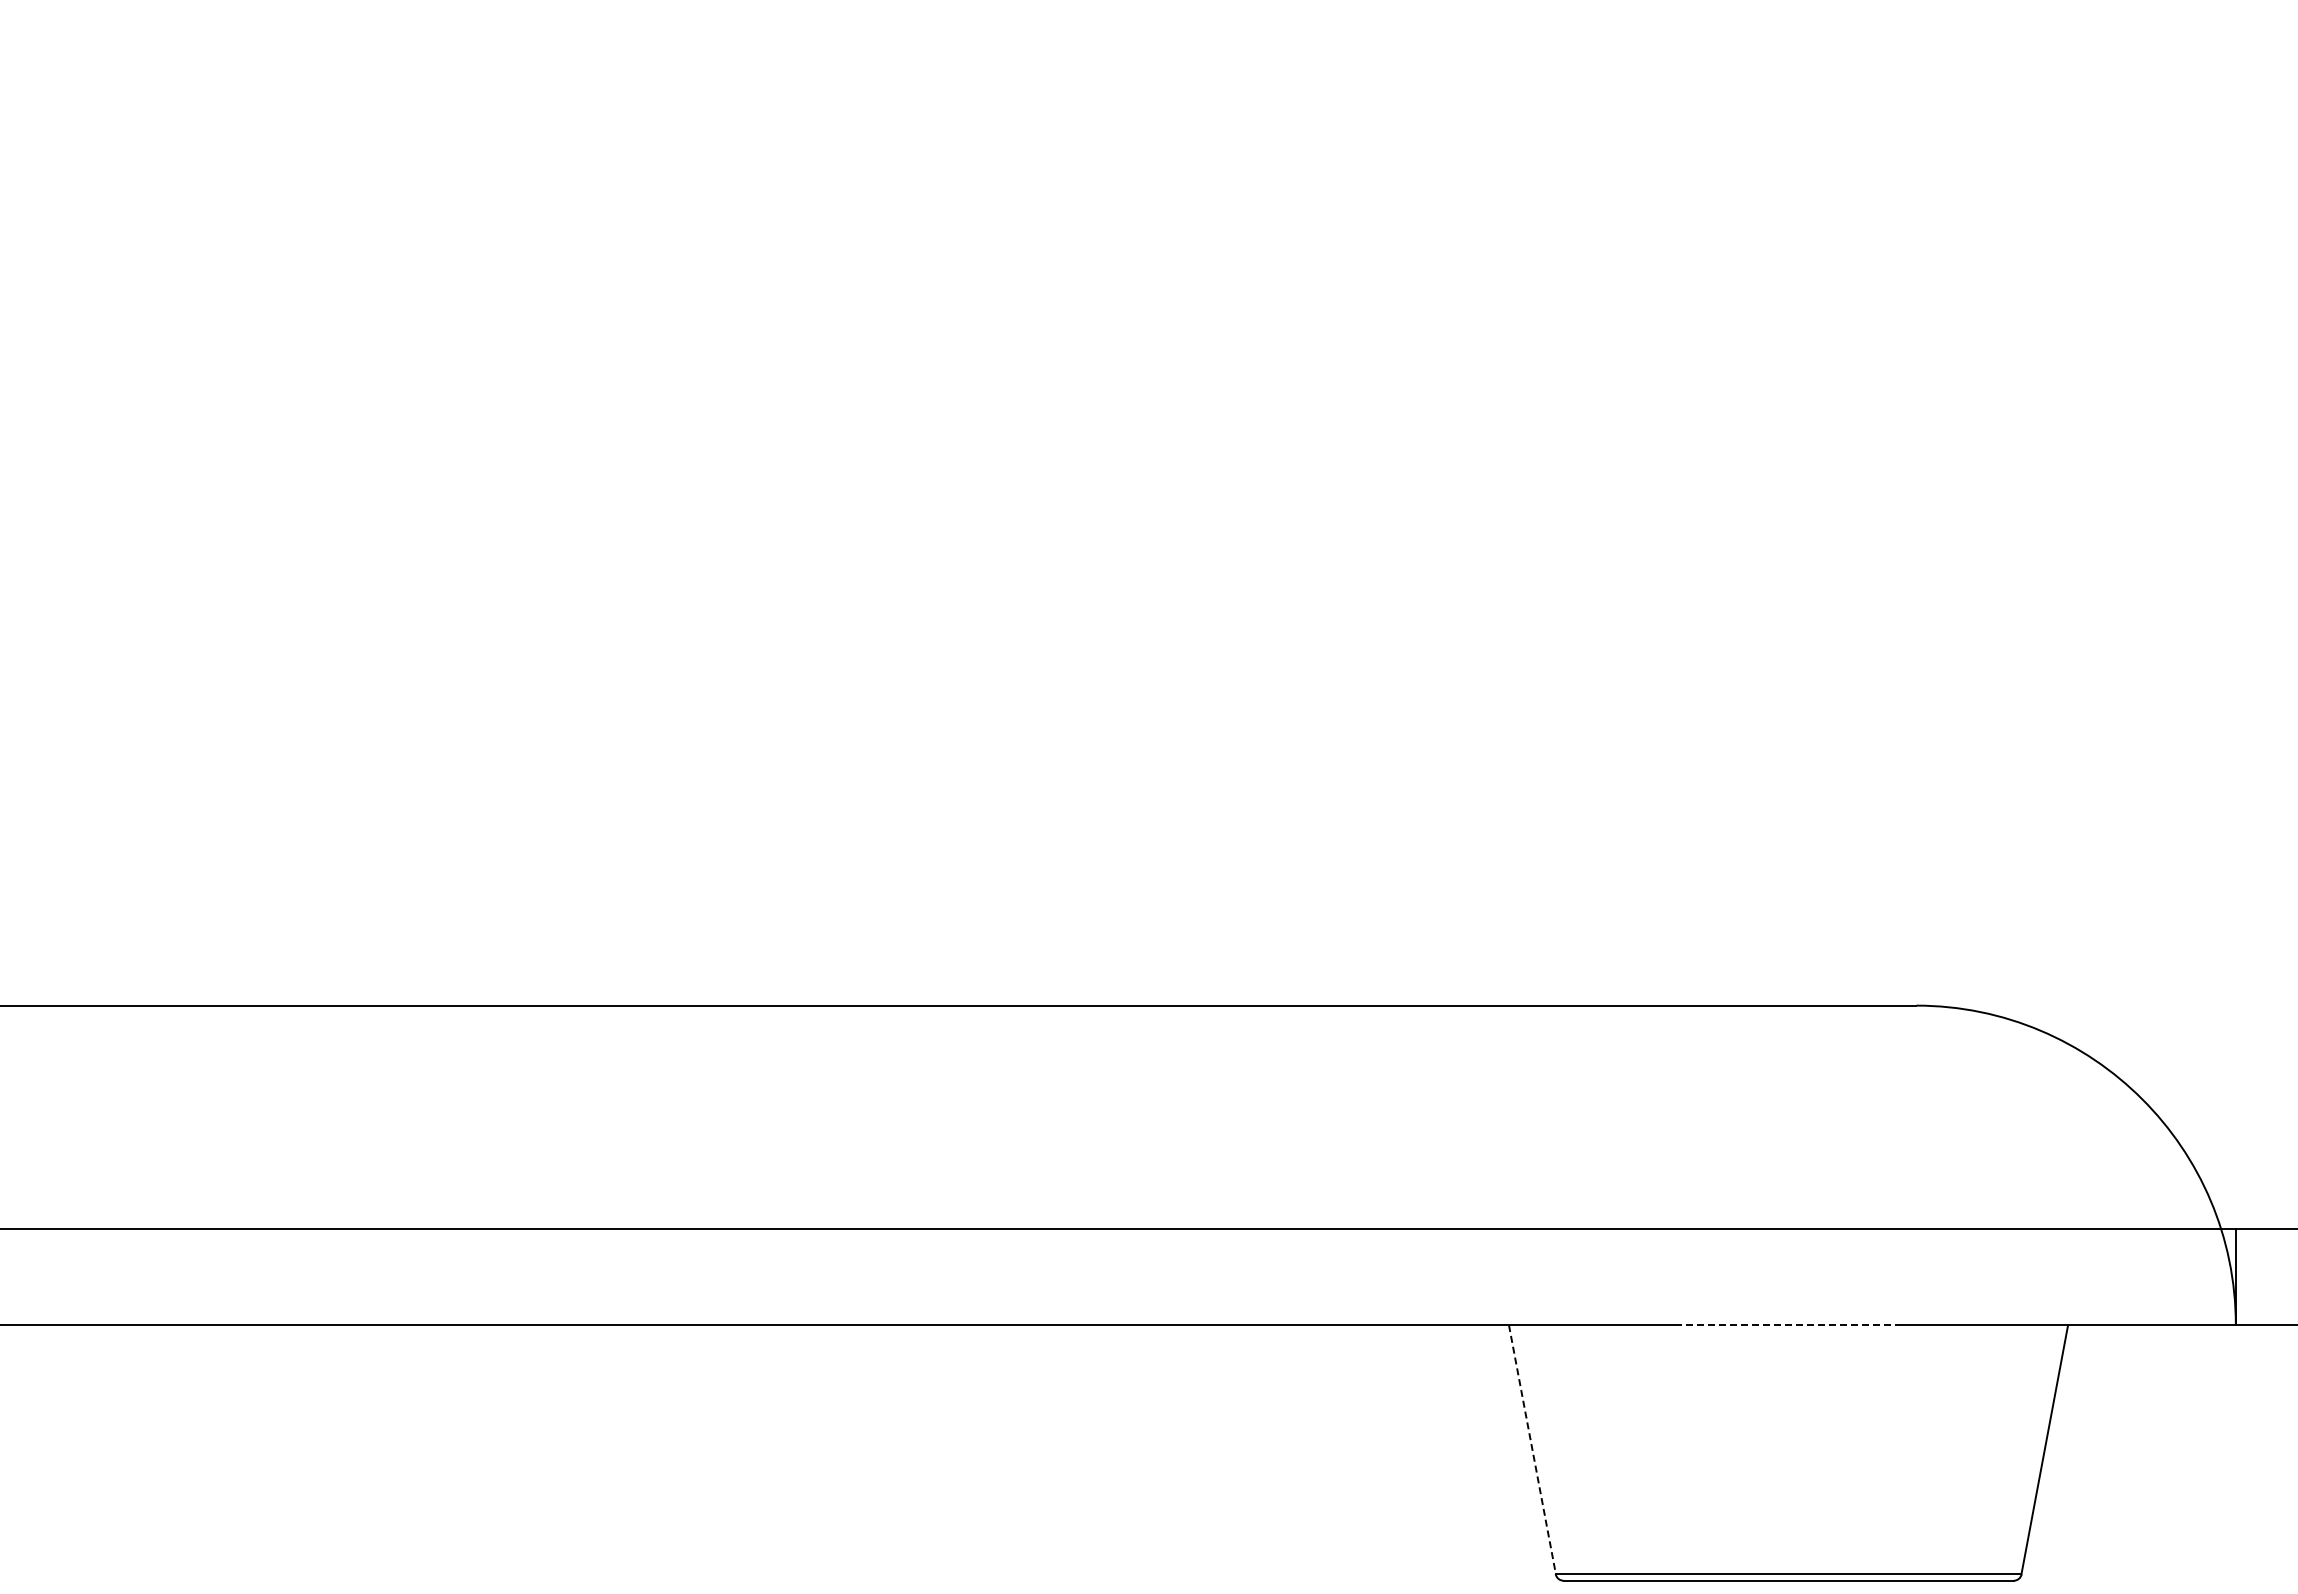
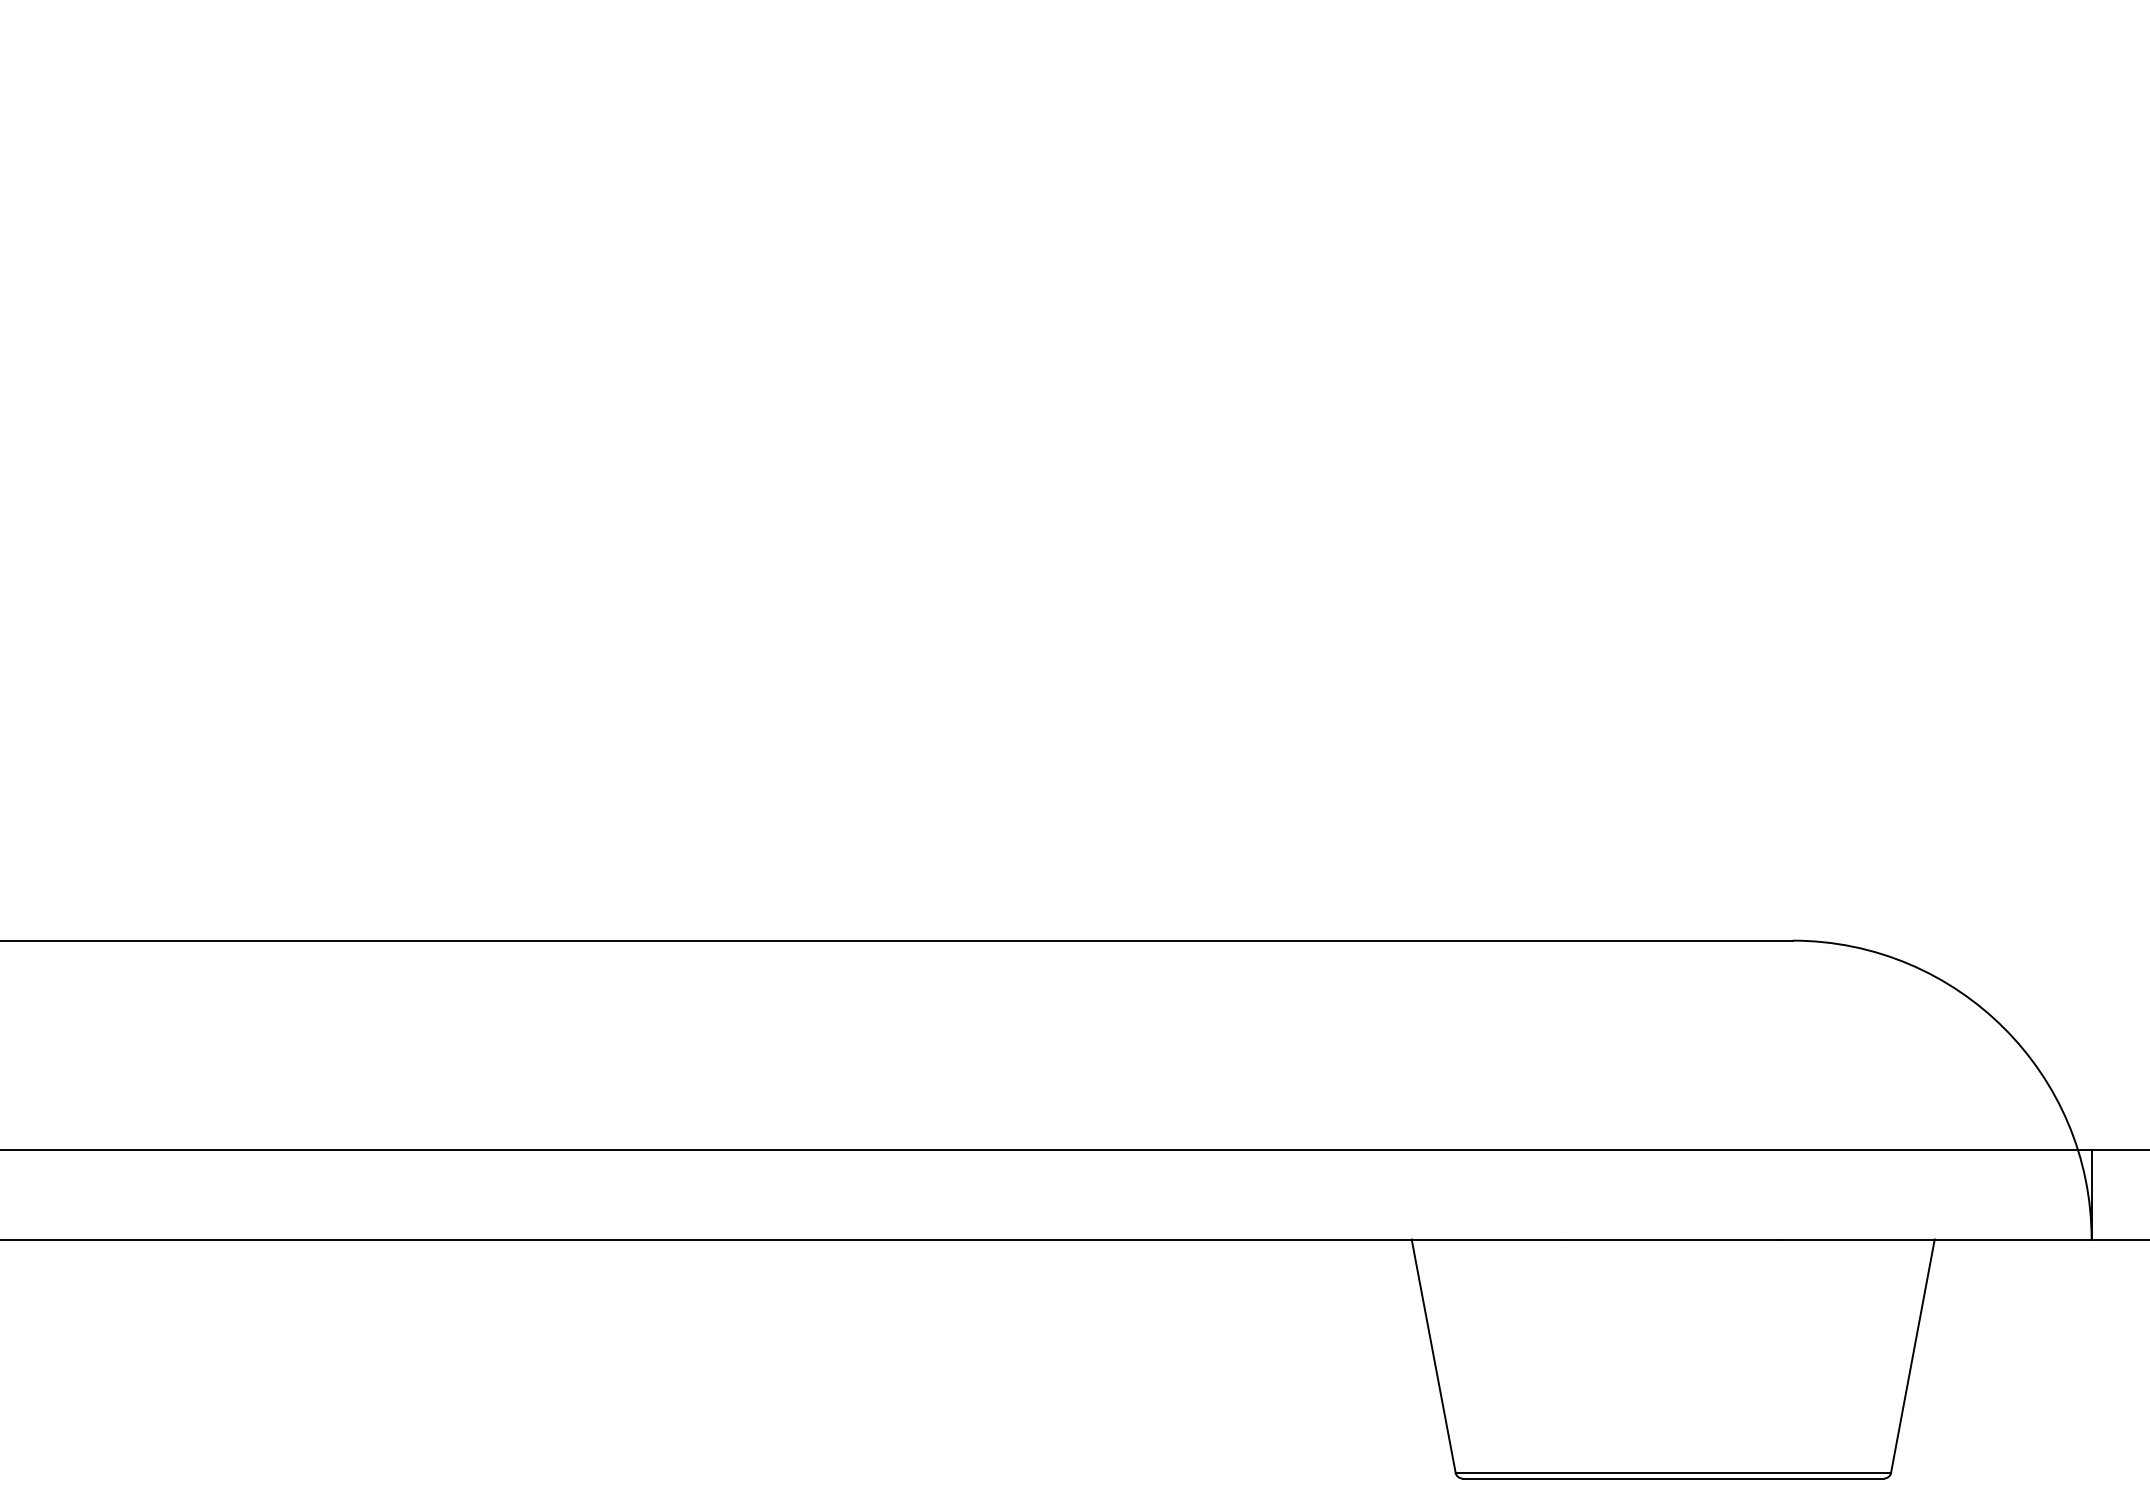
line: (1789, 1325) -> (1674, 1239), dashed -> solid
line: (1532, 1449) -> (1433, 1355), dashed -> solid

